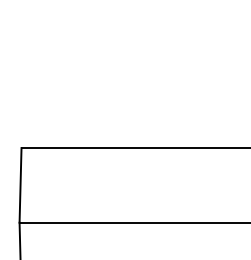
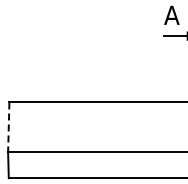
line: (20, 185) -> (8, 127), solid -> dashed

